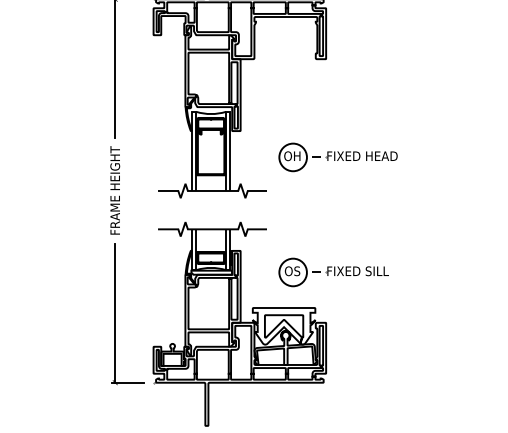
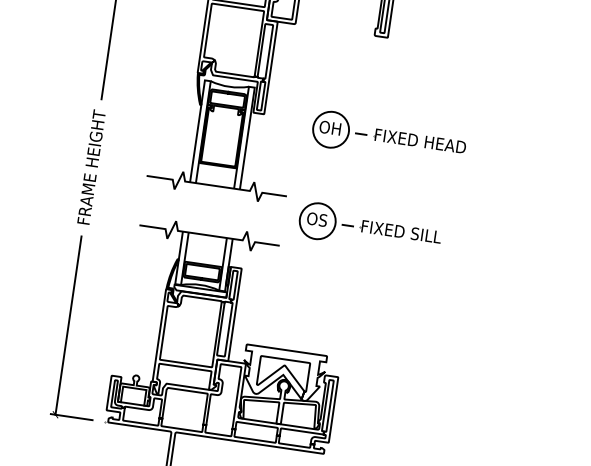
part: (337, 157) -> (388, 138), moved
part: (333, 272) -> (369, 228), moved

